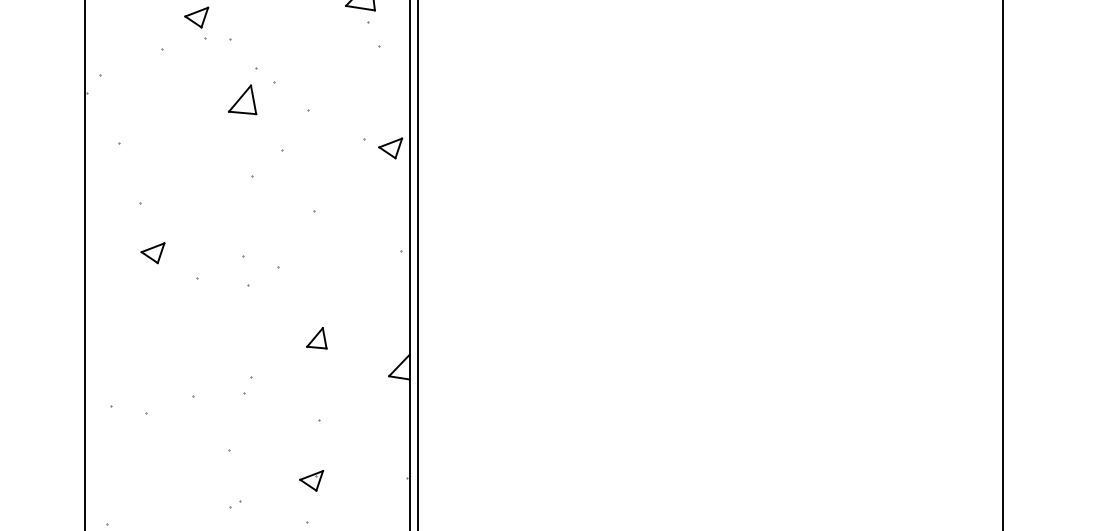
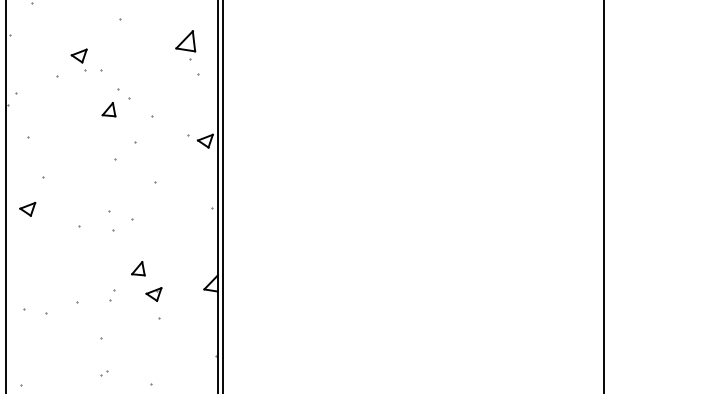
part: (241, 99) -> (108, 109), size x0.71
part: (152, 253) -> (27, 209), moved
part: (317, 337) -> (138, 268), moved
part: (310, 480) -> (153, 294), moved

